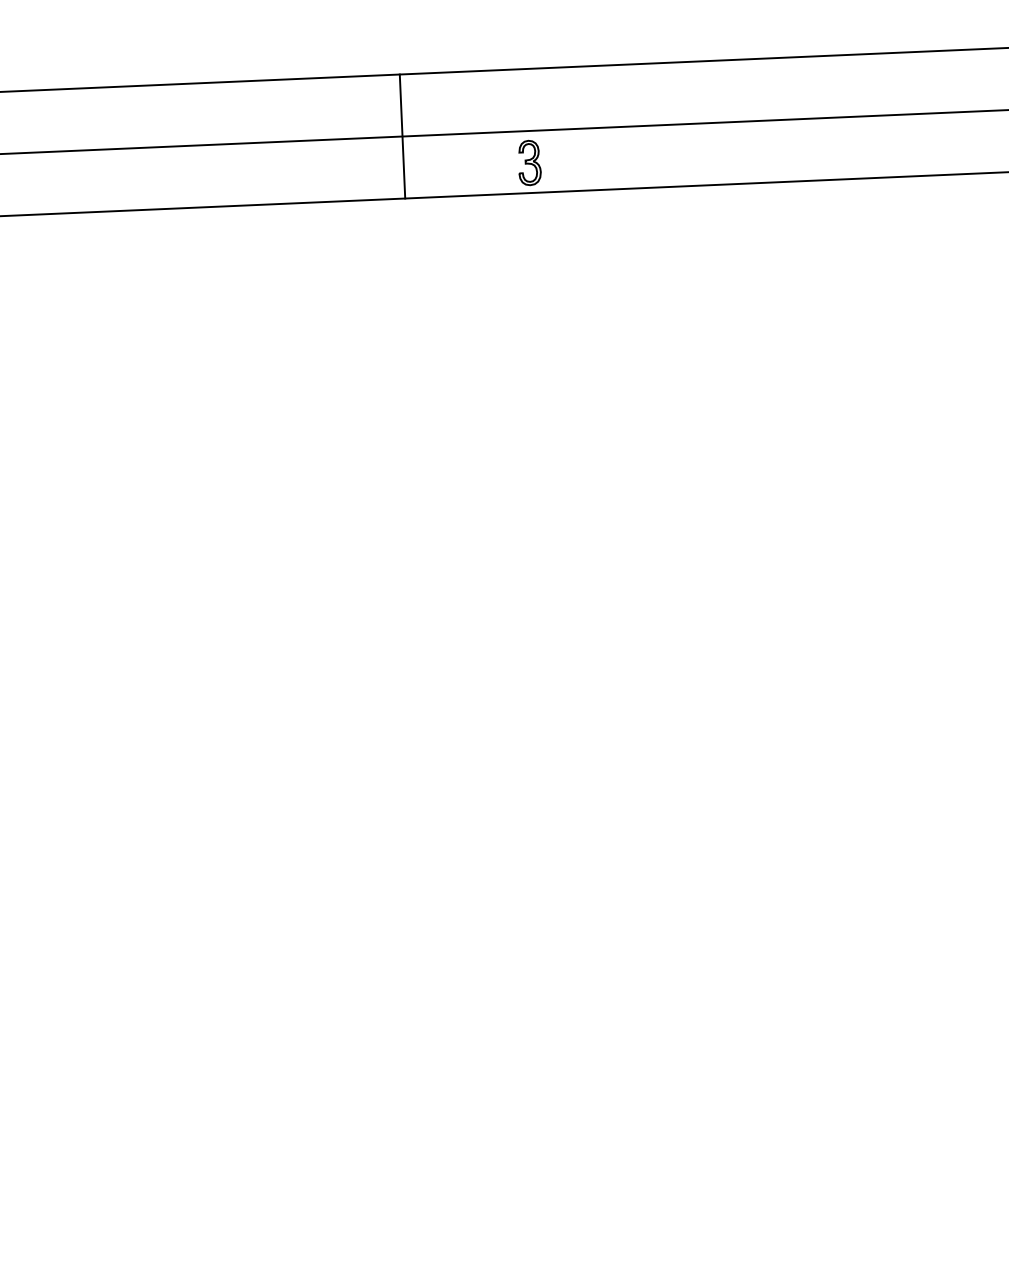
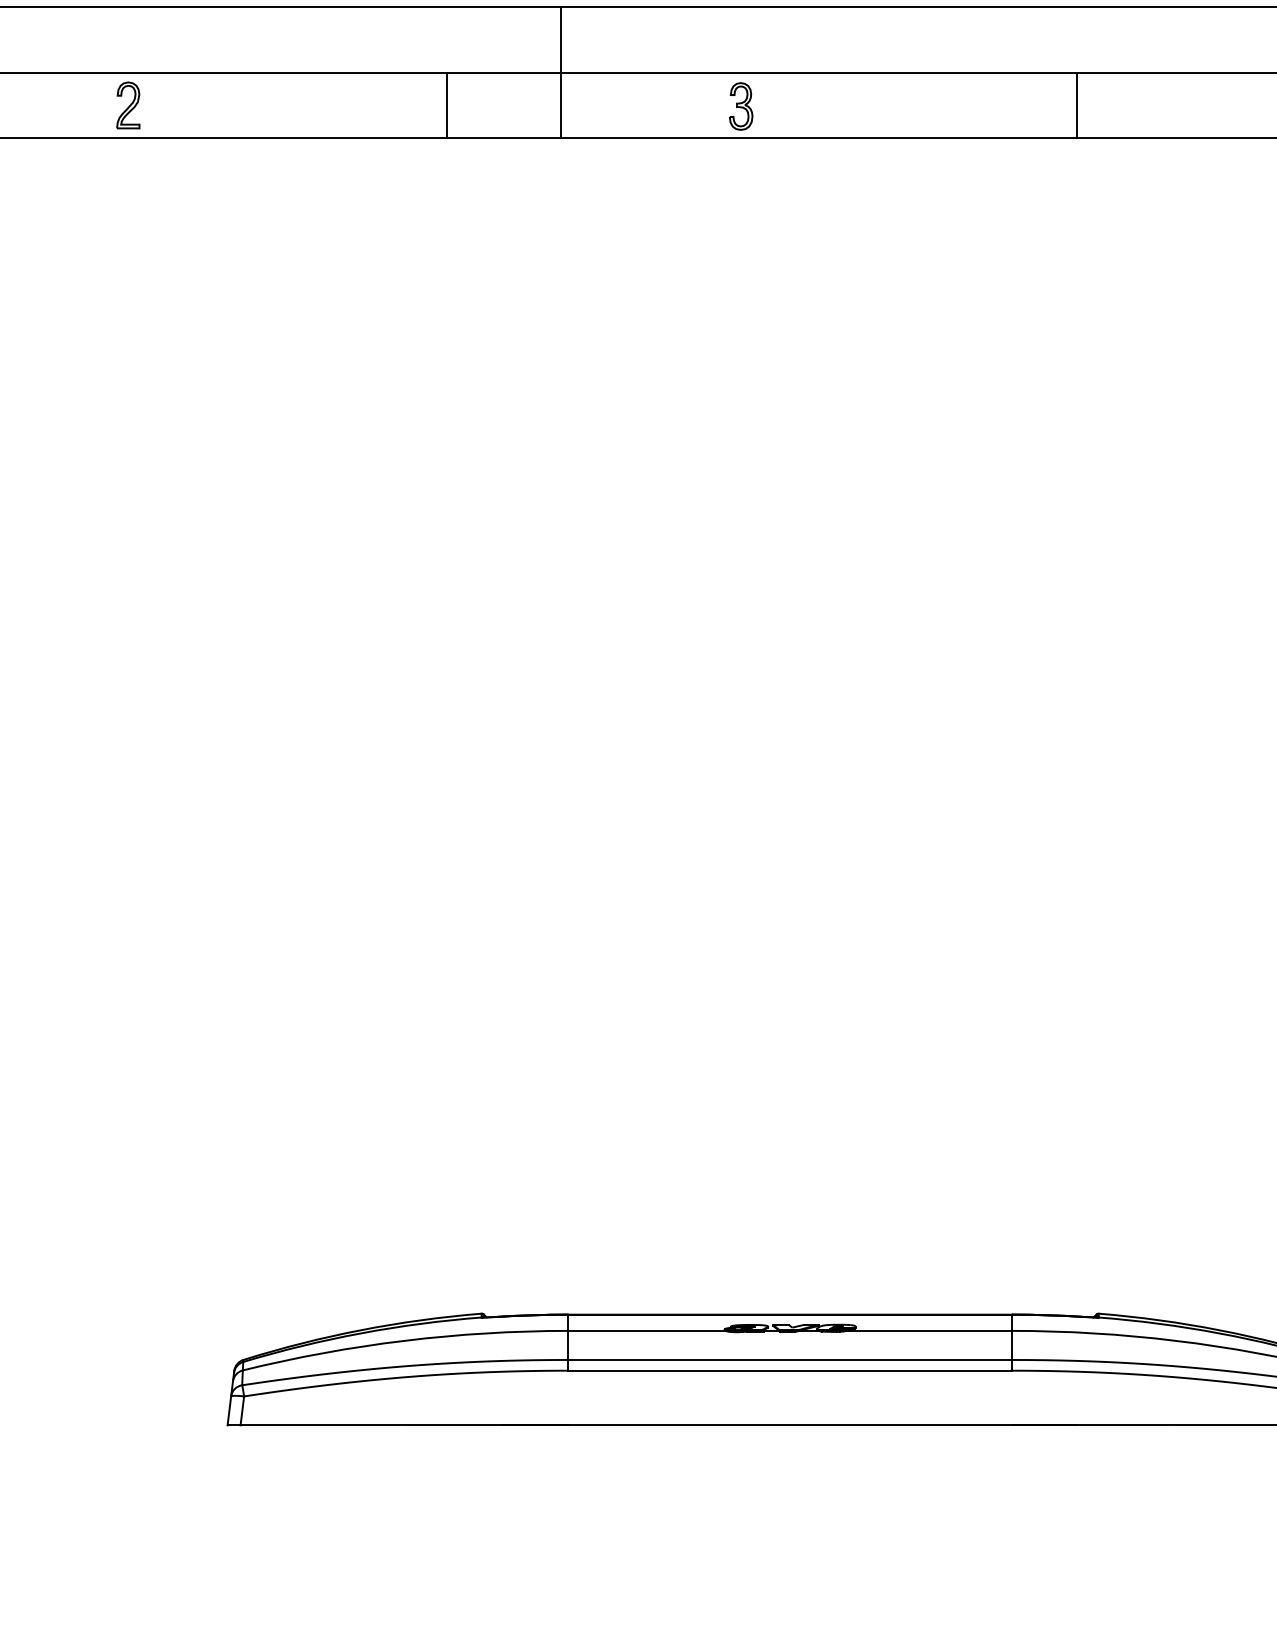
line: (402, 136) -> (561, 72), moved
line: (847, 148) -> (1076, 105), added
line: (250, 174) -> (446, 105), added

